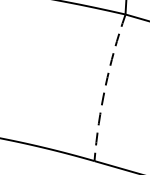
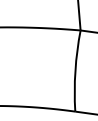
arc: (105, 86) -> (75, 70), dashed -> solid

